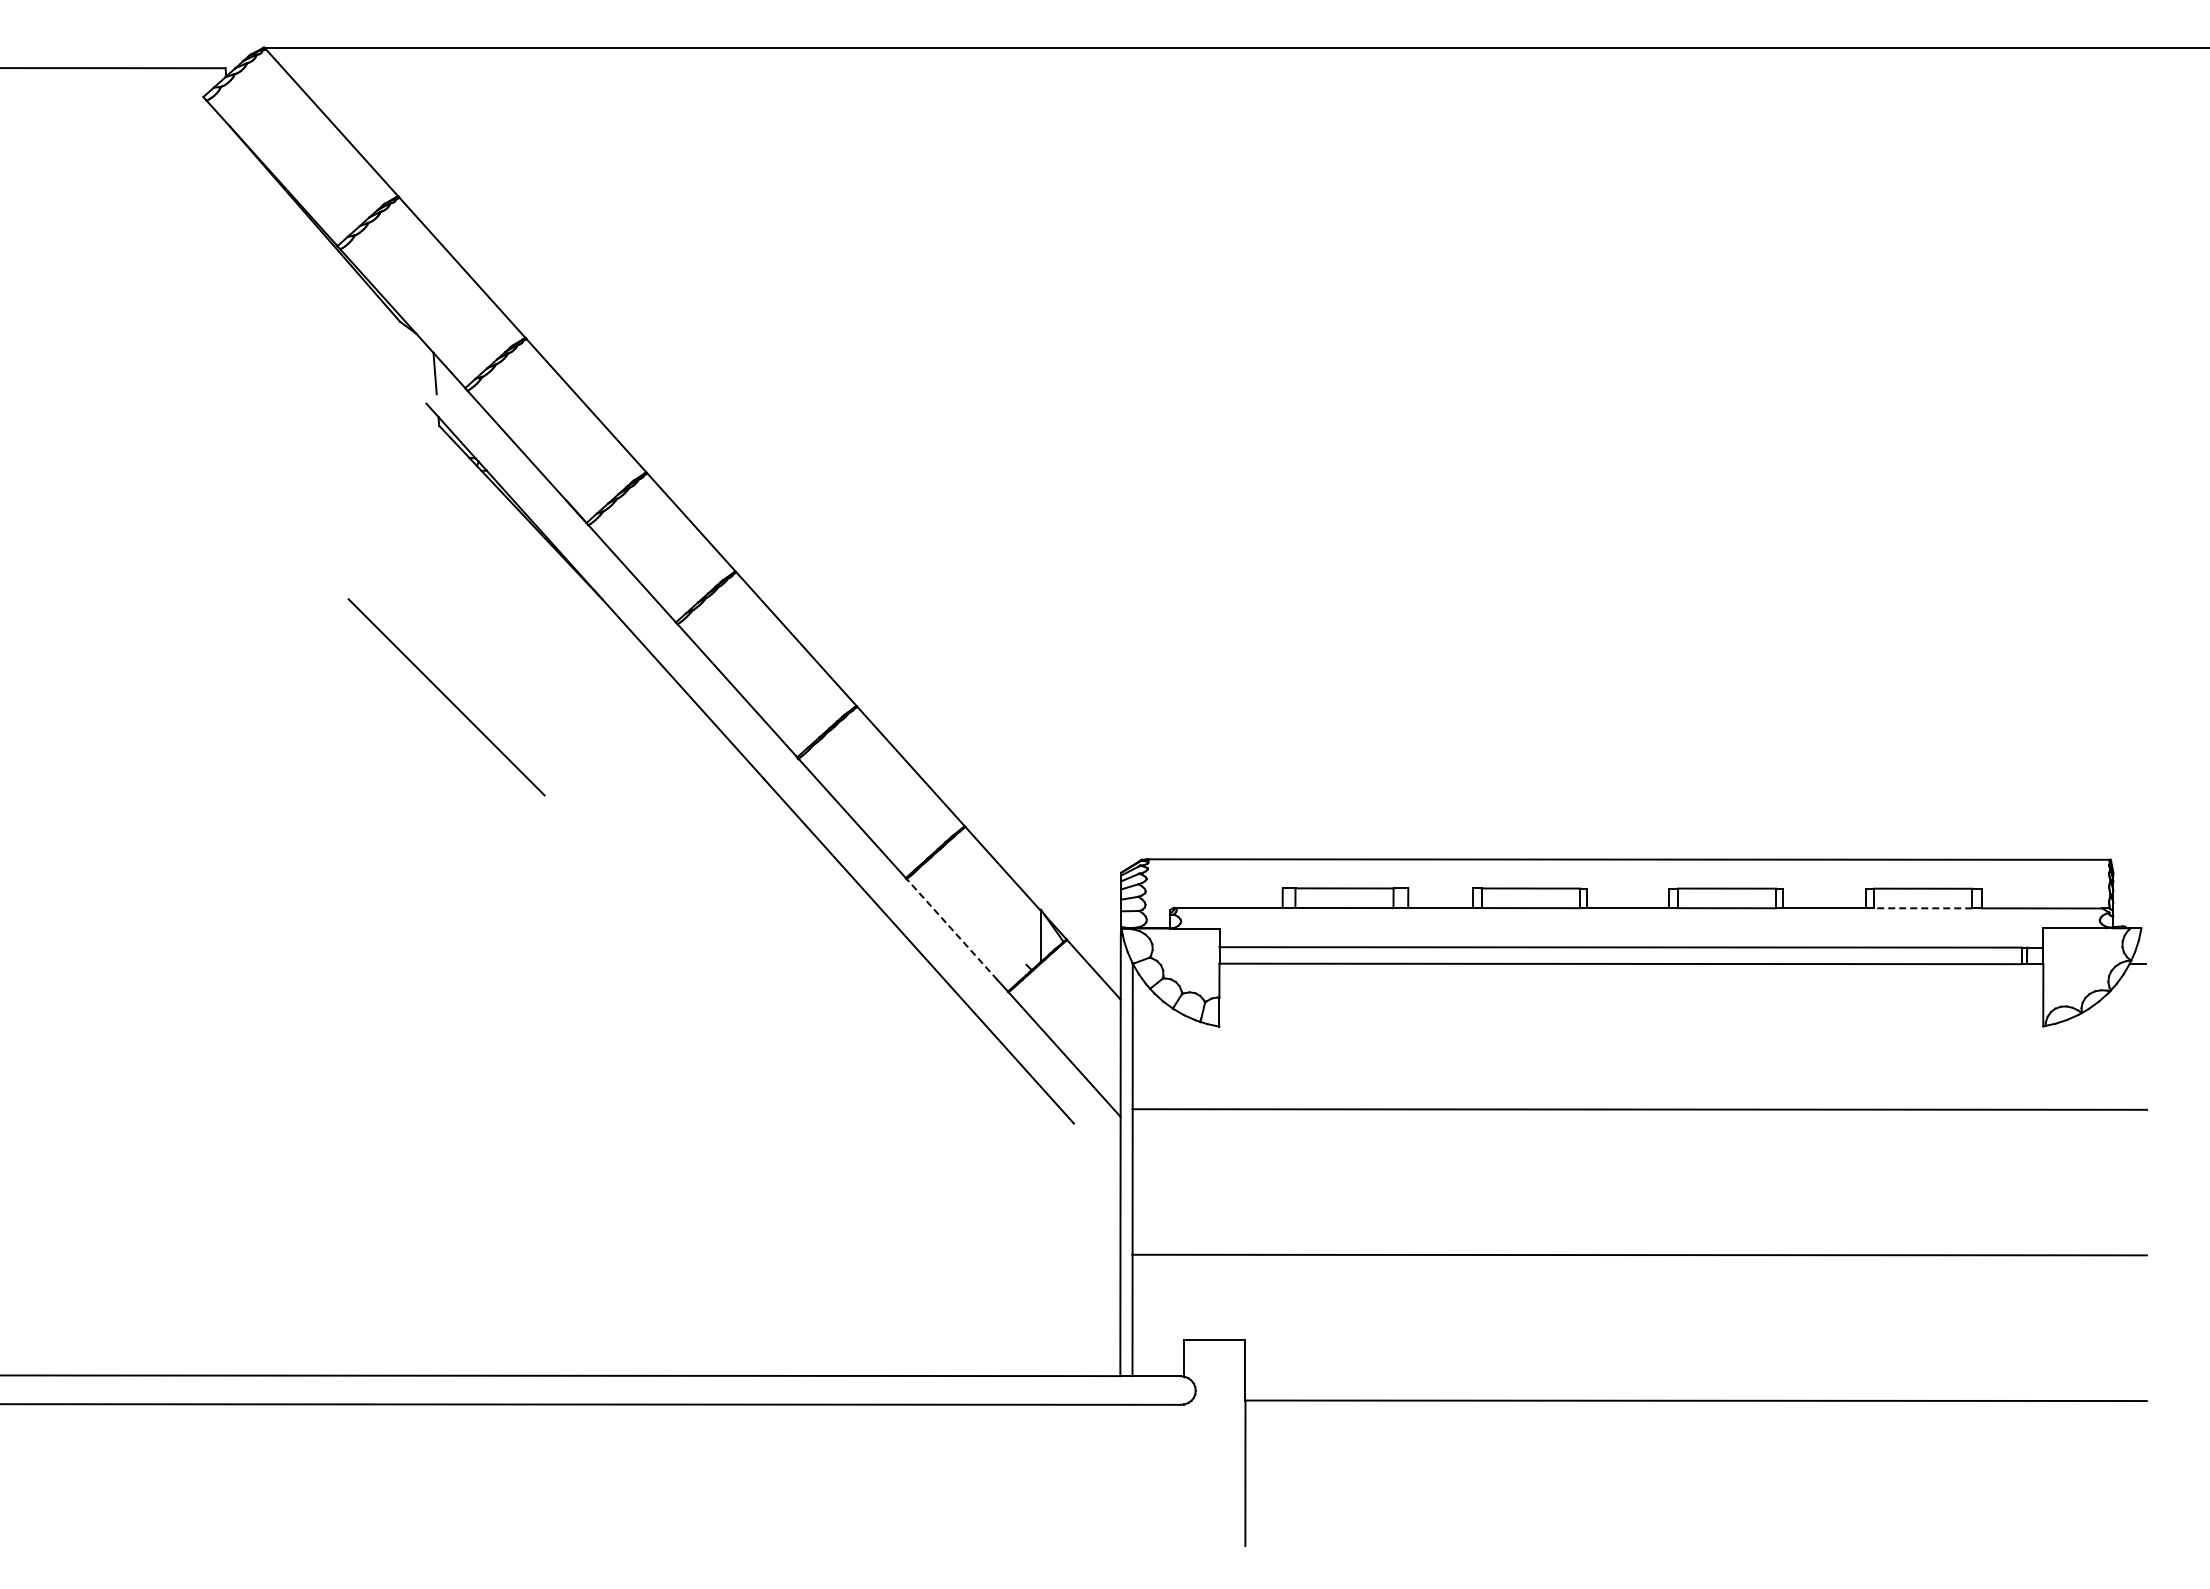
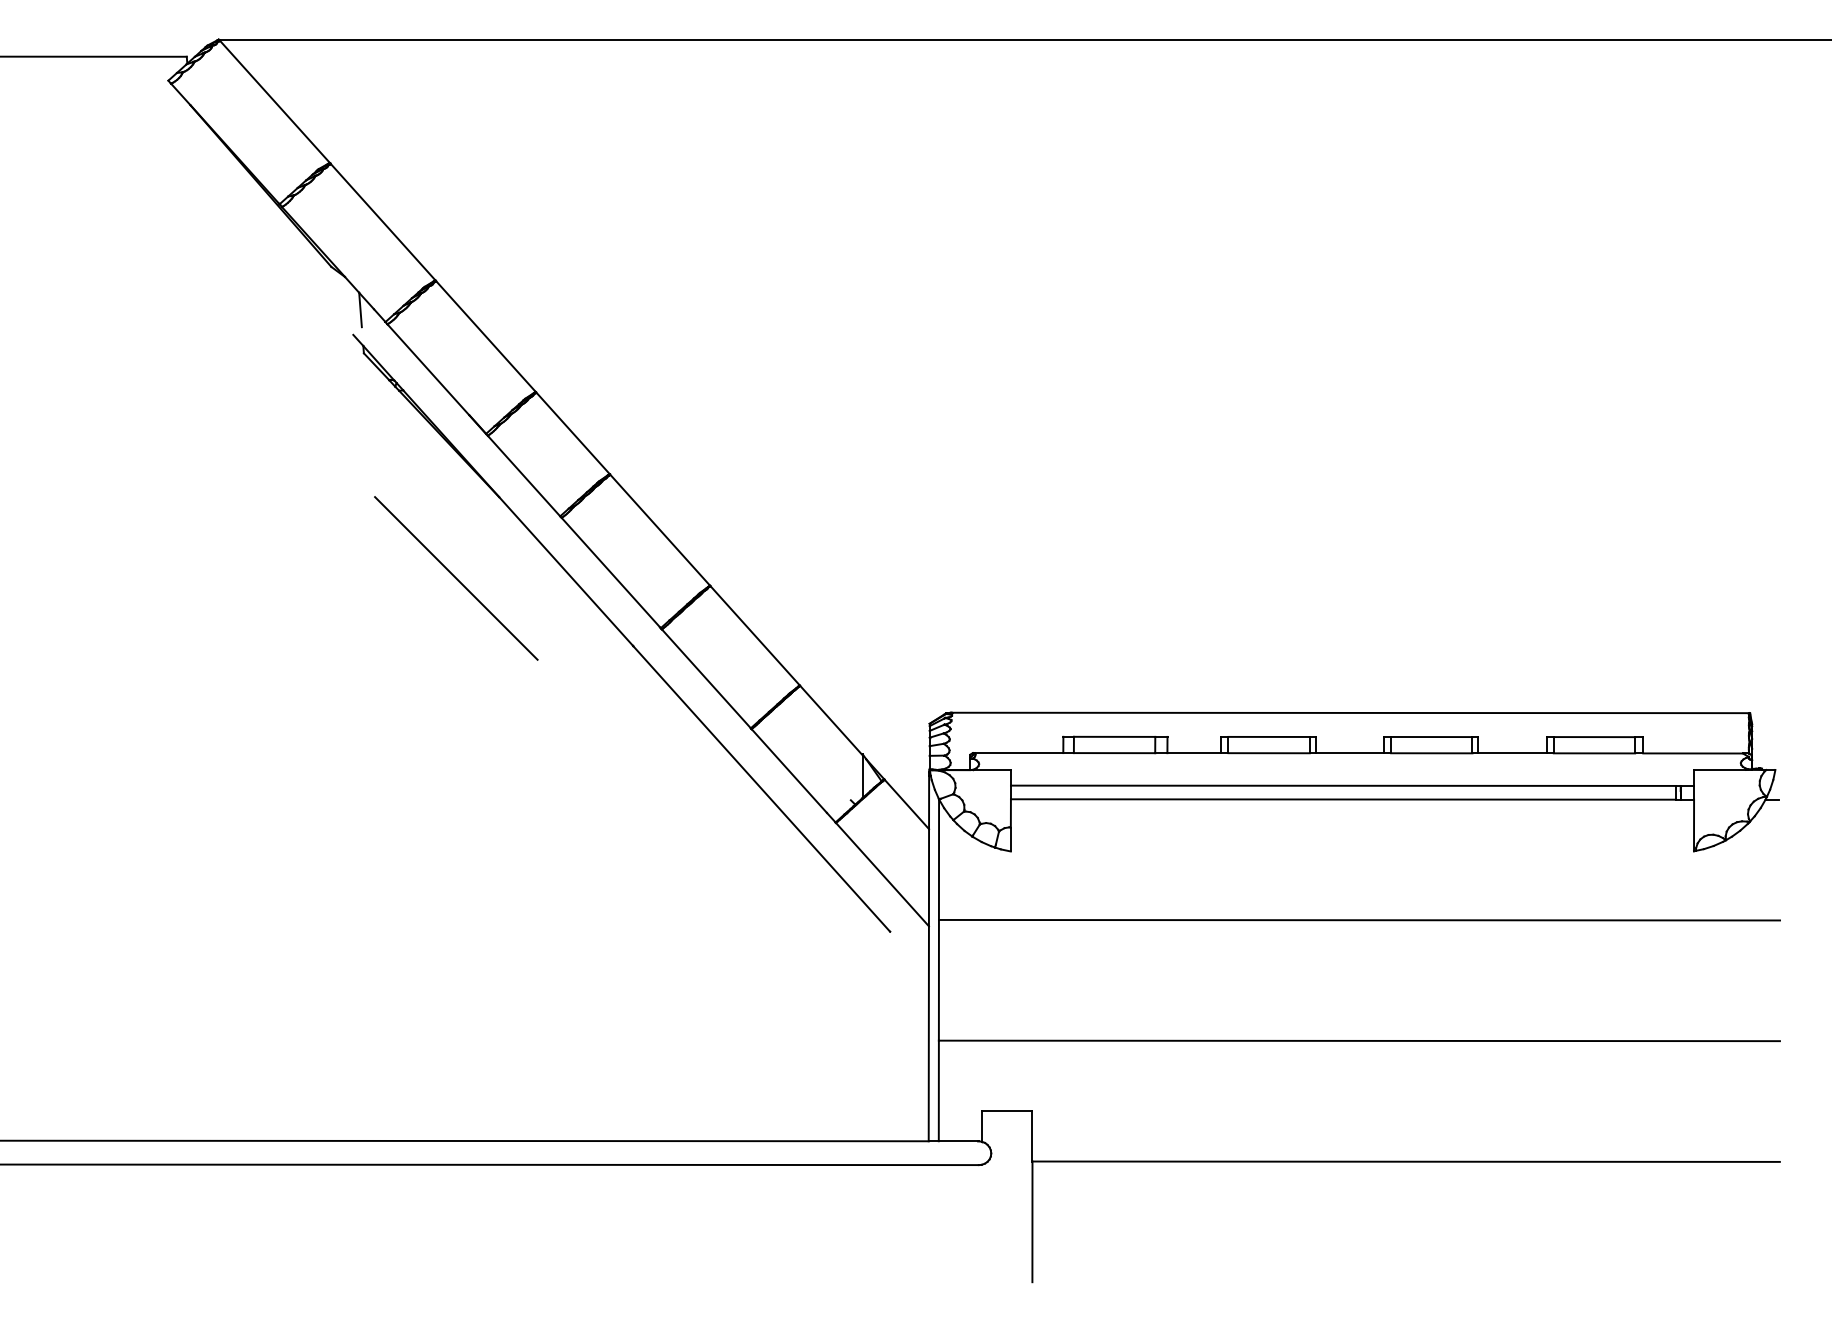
line: (446, 697) -> (456, 578), moved
line: (1922, 908) -> (1593, 753), dashed -> solid
line: (952, 929) -> (789, 770), dashed -> solid

